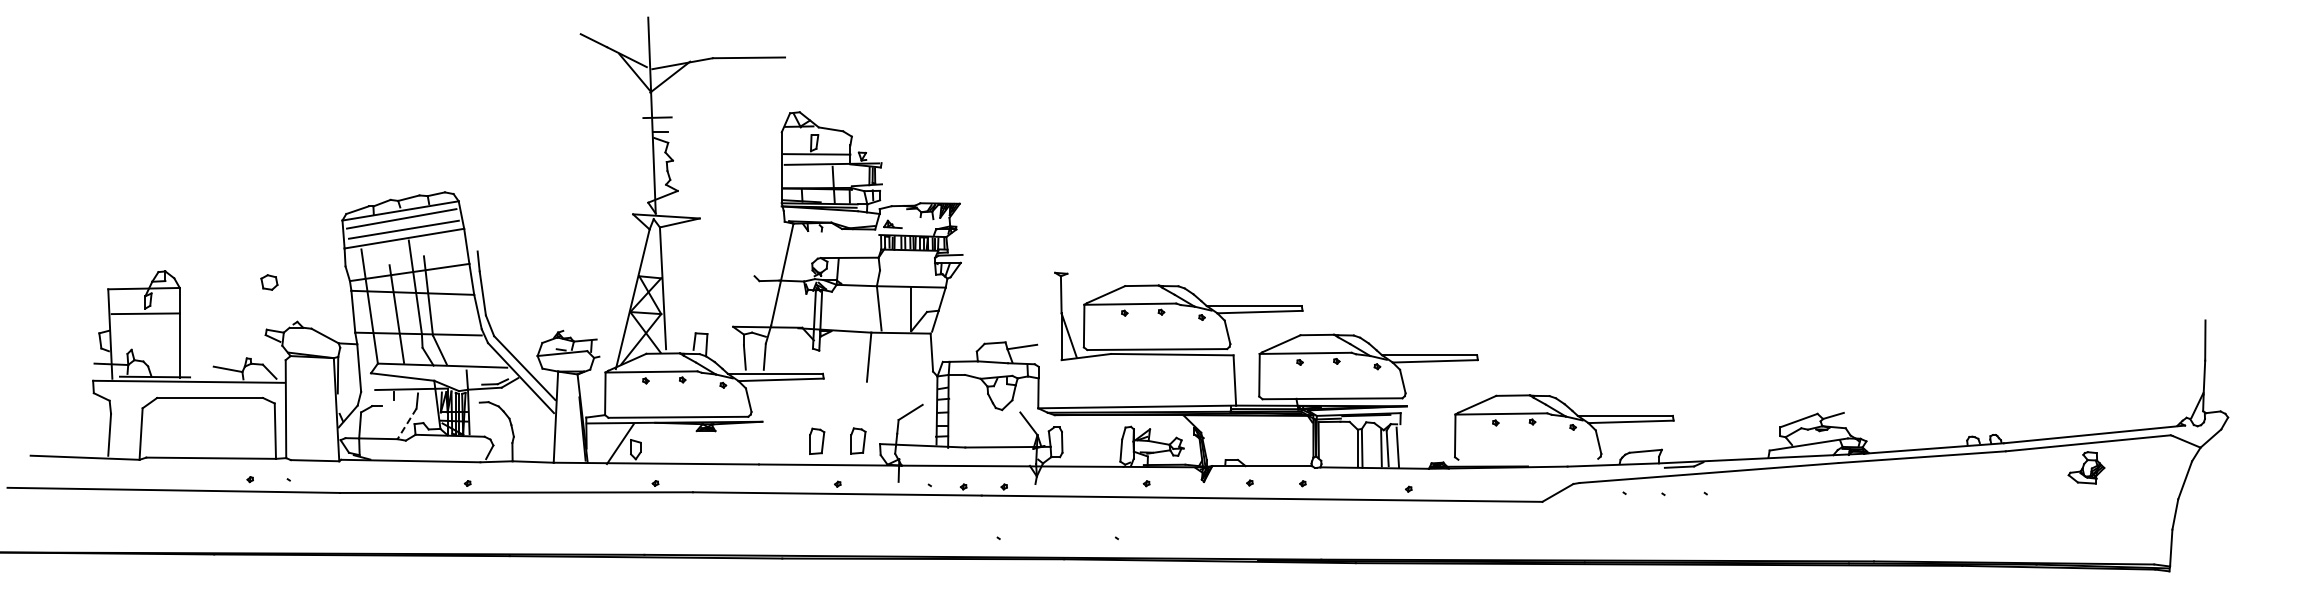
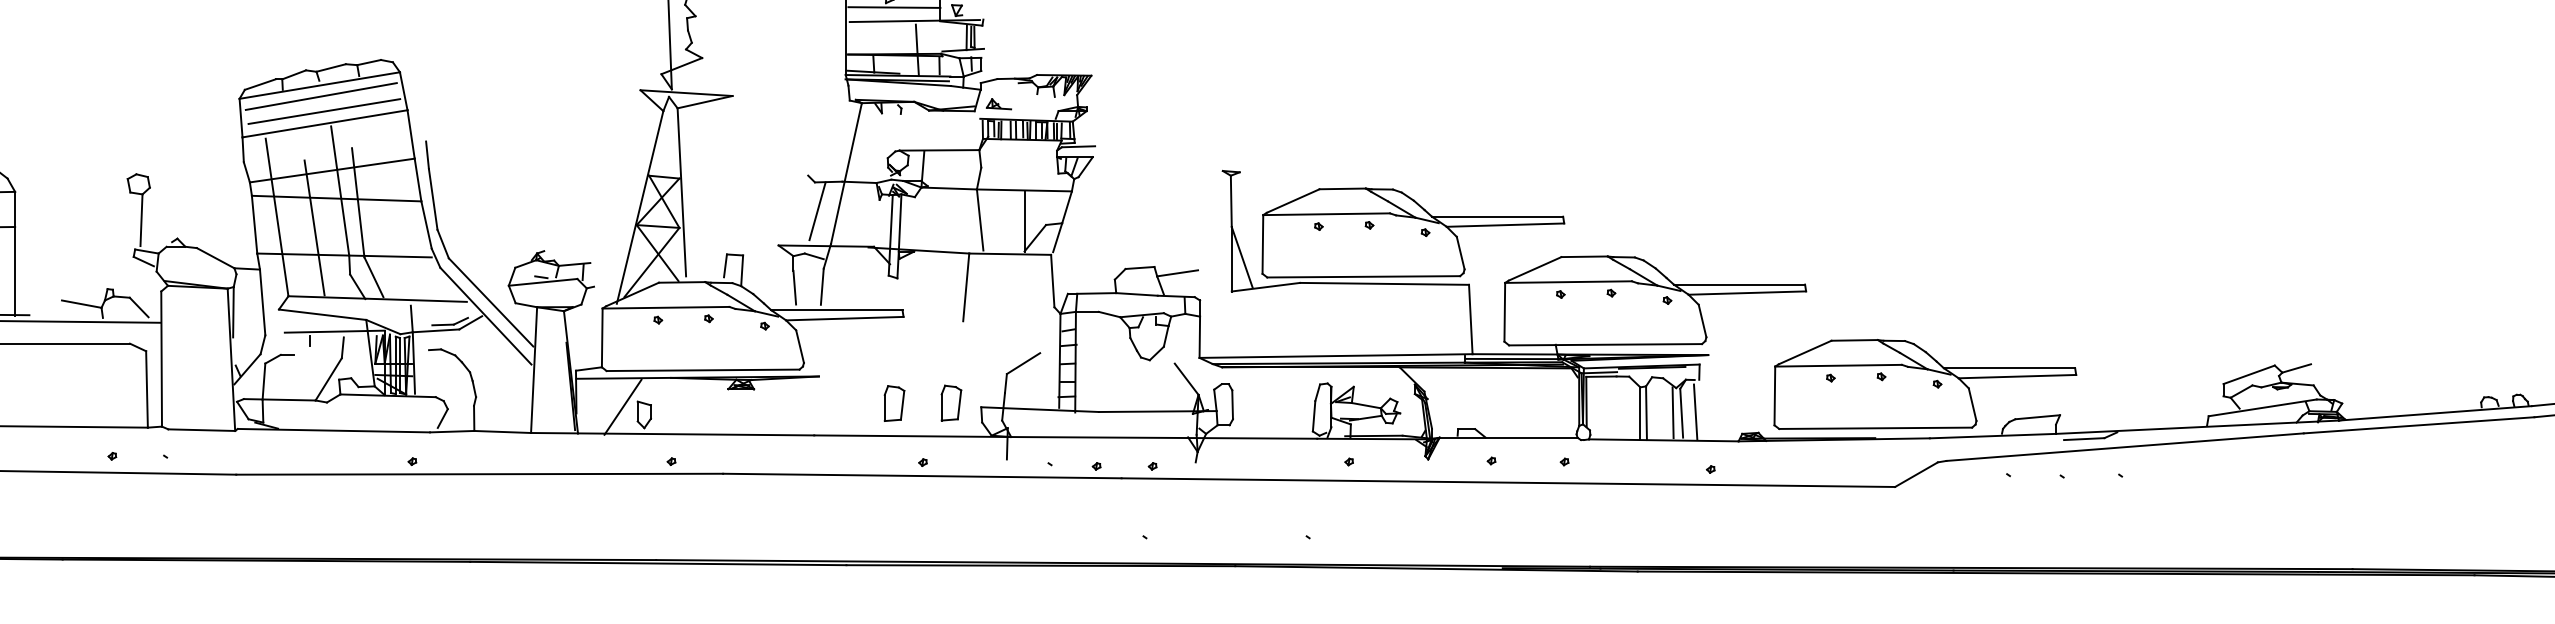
line: (761, 301) -> (817, 210), added
line: (271, 308) -> (141, 220), added
line: (406, 424) -> (327, 380), dashed -> solid
line: (1528, 458) -> (1875, 427), added

